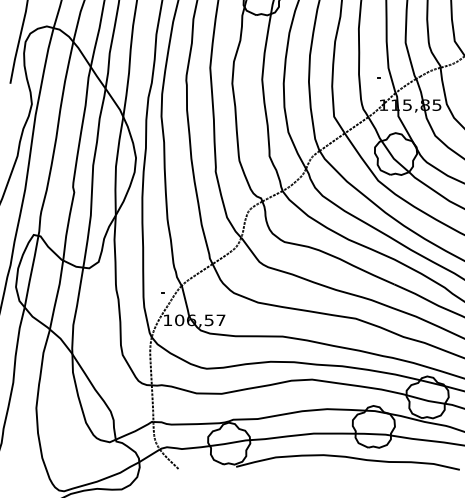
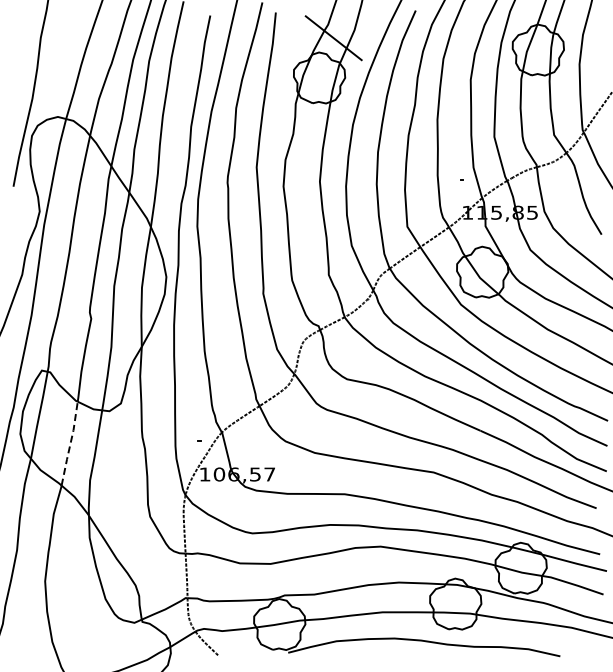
line: (57, 294) -> (70, 442), solid -> dashed

